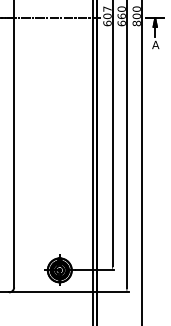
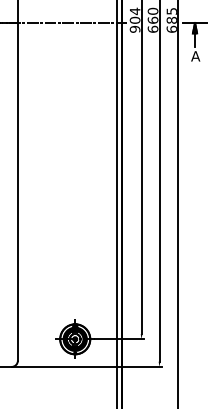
text: (107, 15) -> (134, 19), 607 -> 904
text: (136, 15) -> (171, 19), 800 -> 685

